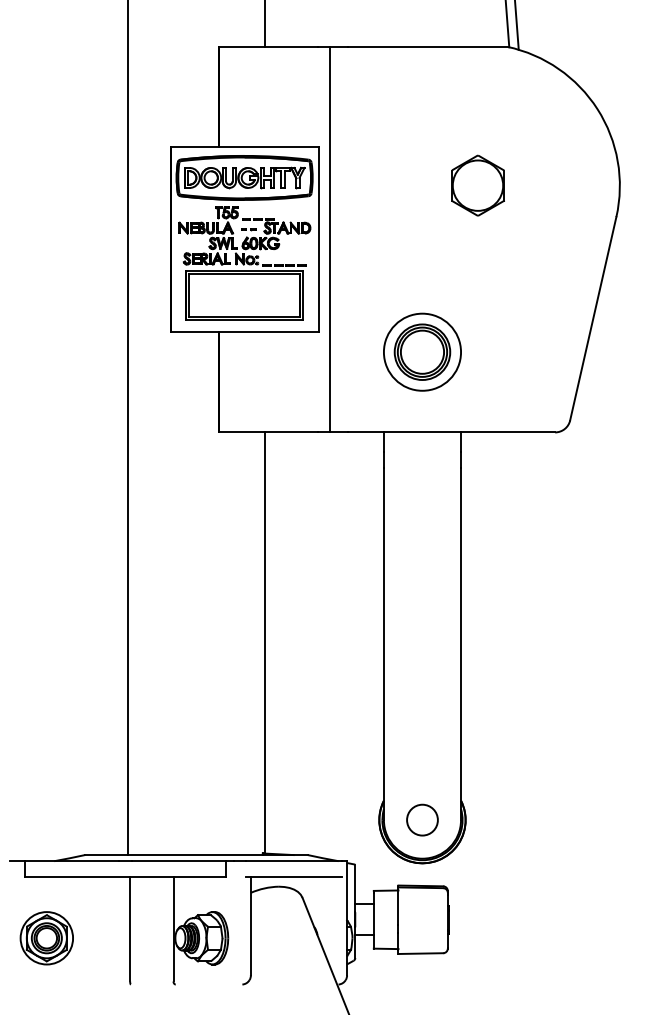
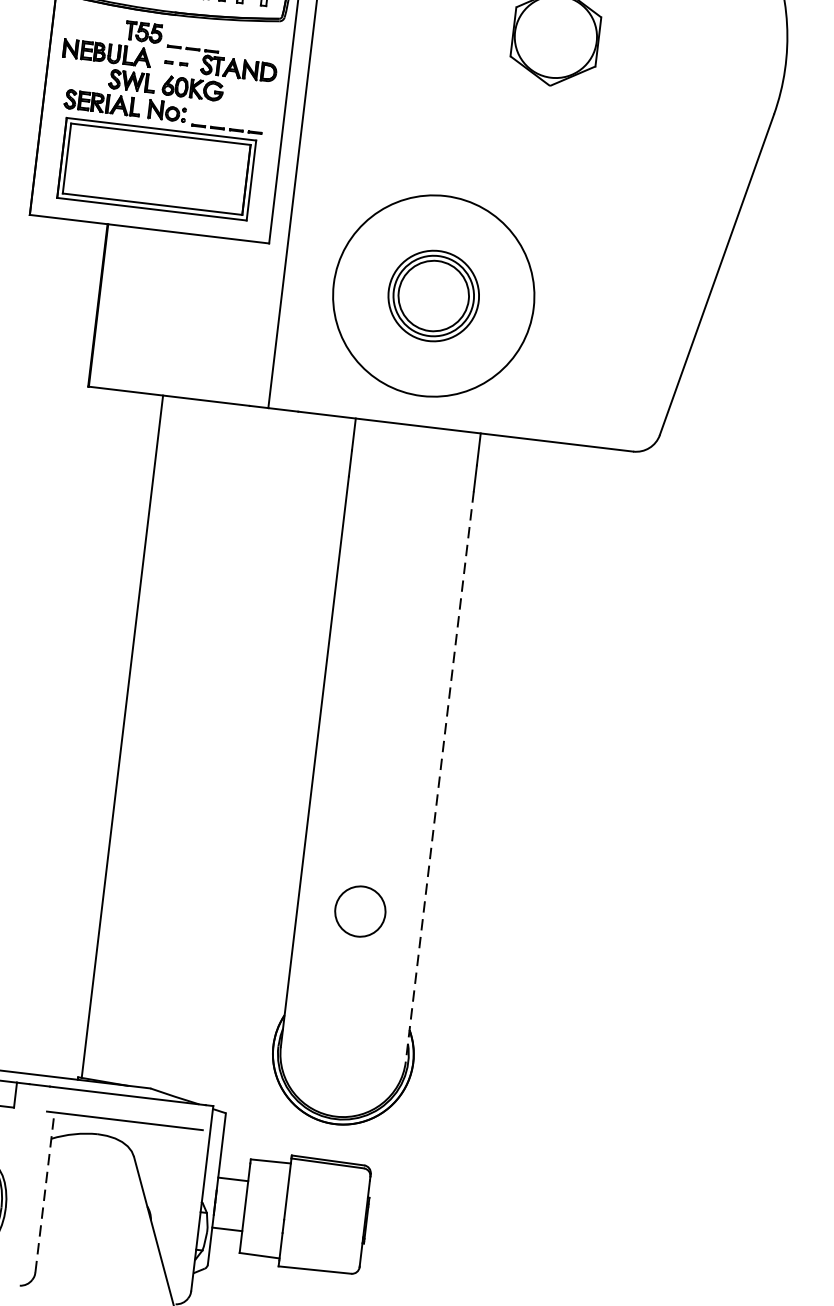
circle: (422, 351) -> (433, 294), size x1.6
line: (461, 644) -> (440, 777), solid -> dashed
circle: (422, 819) -> (360, 910), moved
line: (250, 925) -> (44, 1191), solid -> dashed

